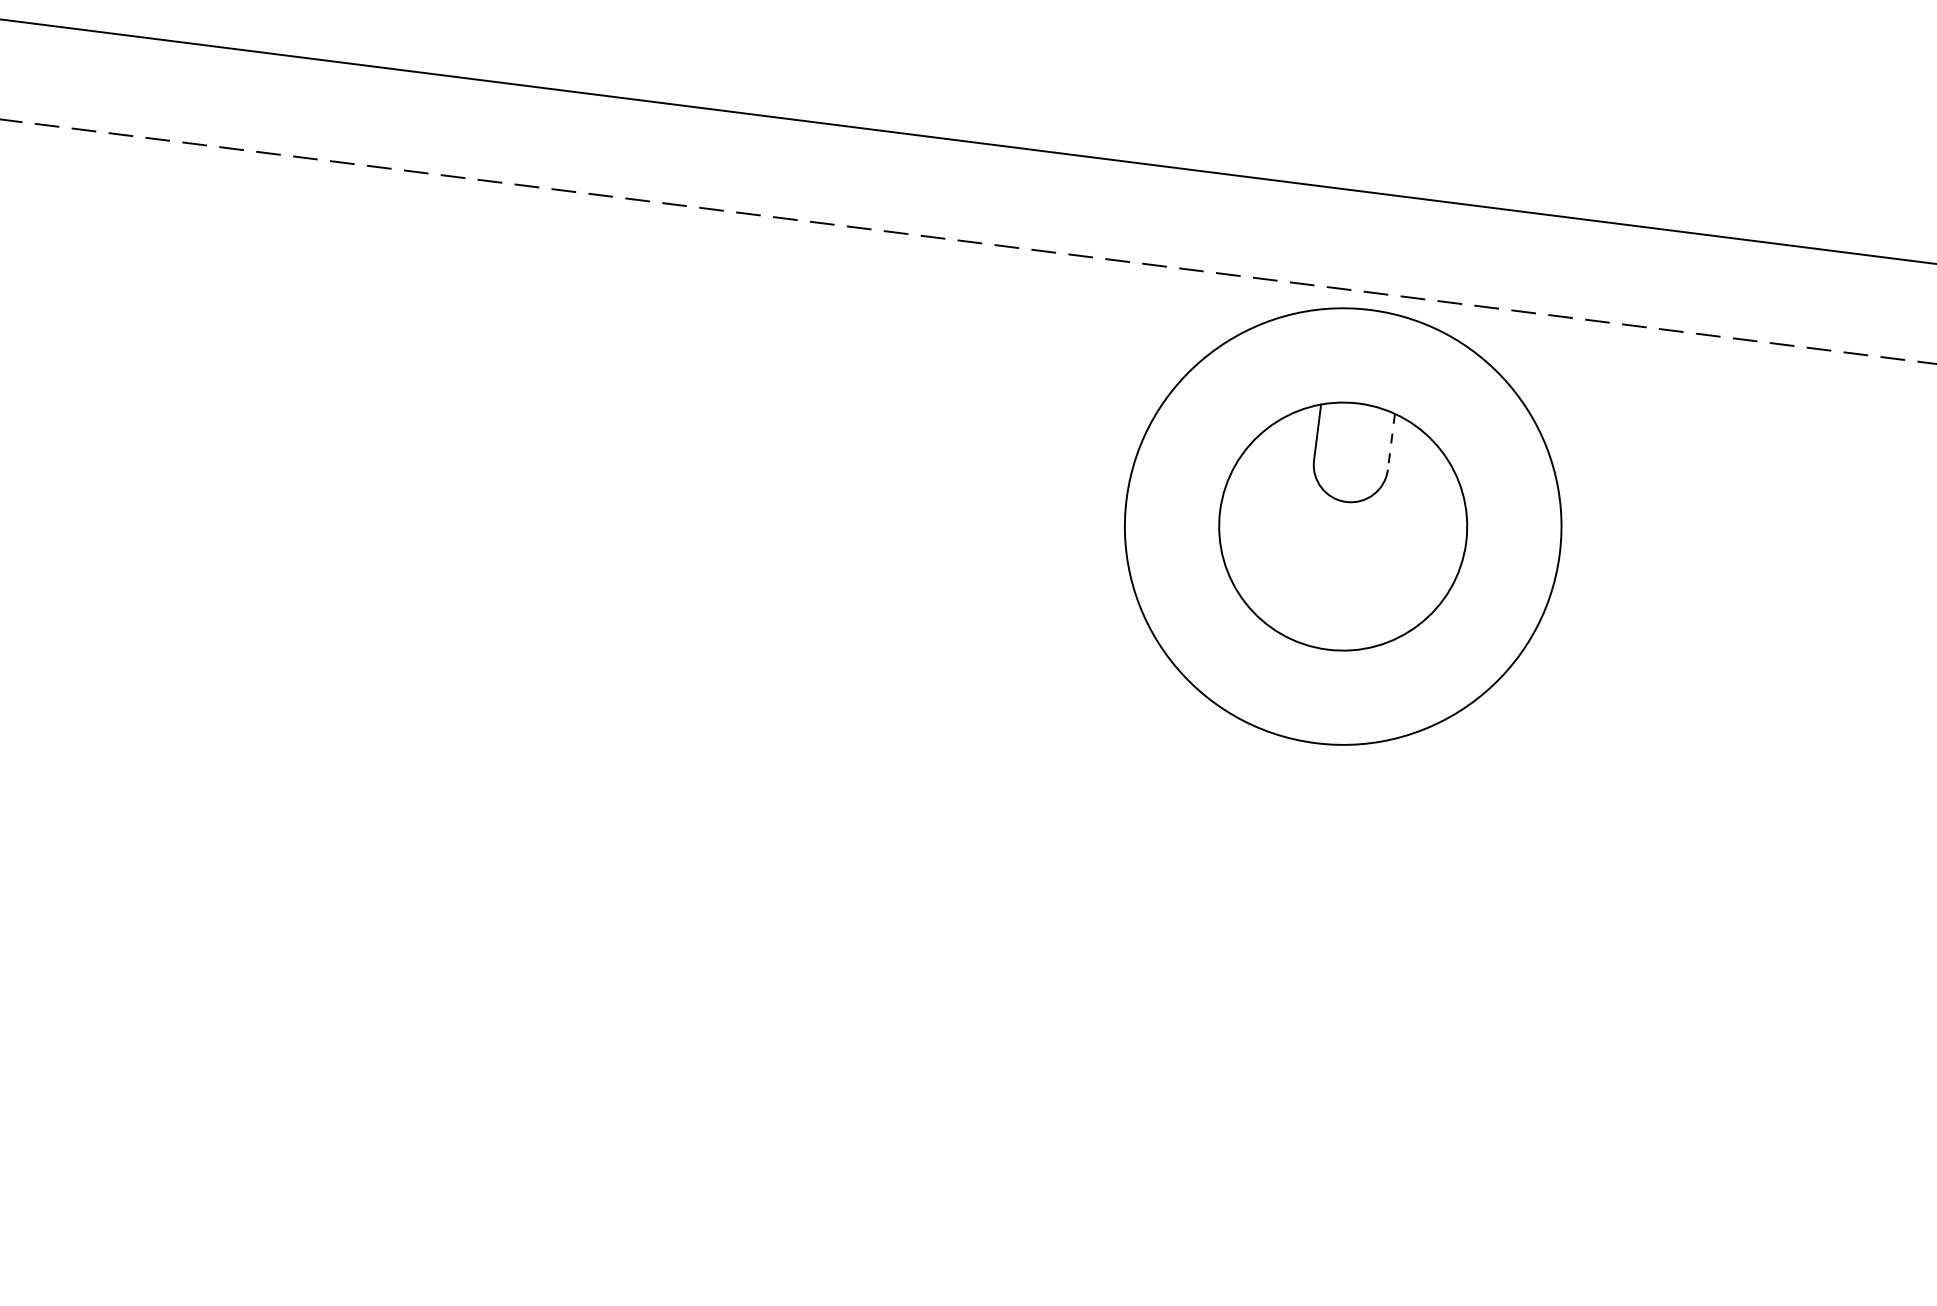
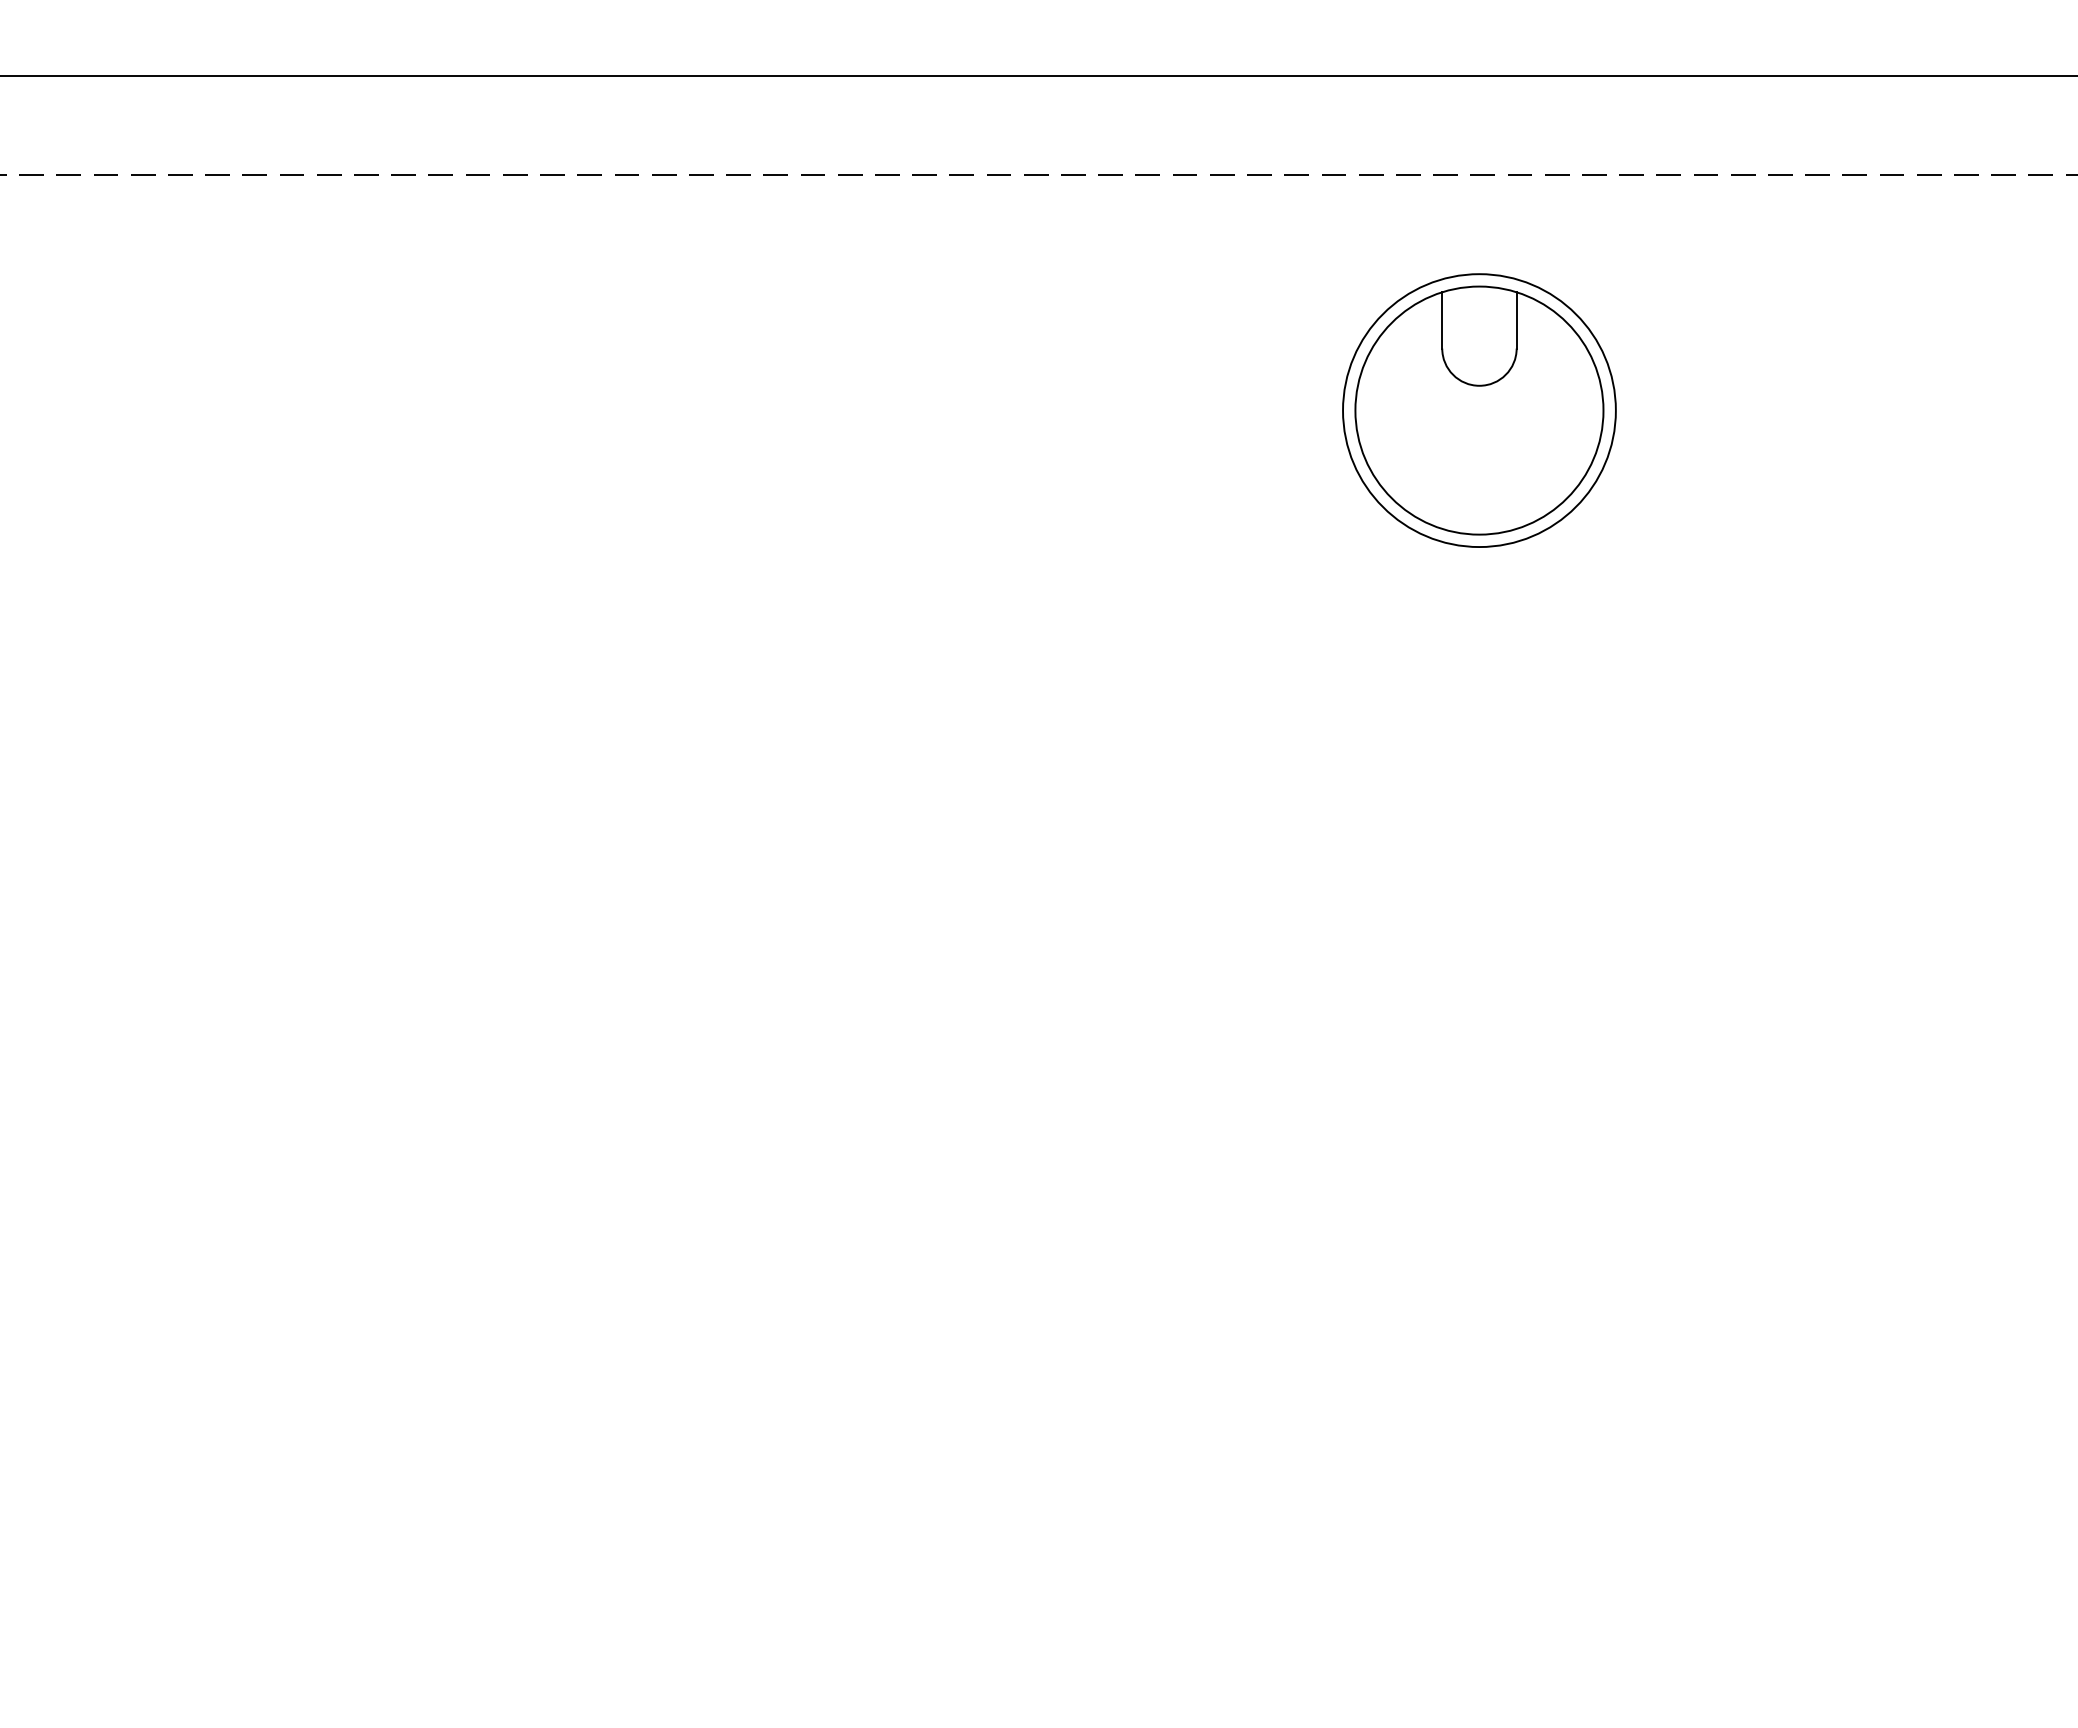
line: (1391, 441) -> (1516, 320), dashed -> solid
circle: (1343, 526) -> (1479, 410), size x0.62

